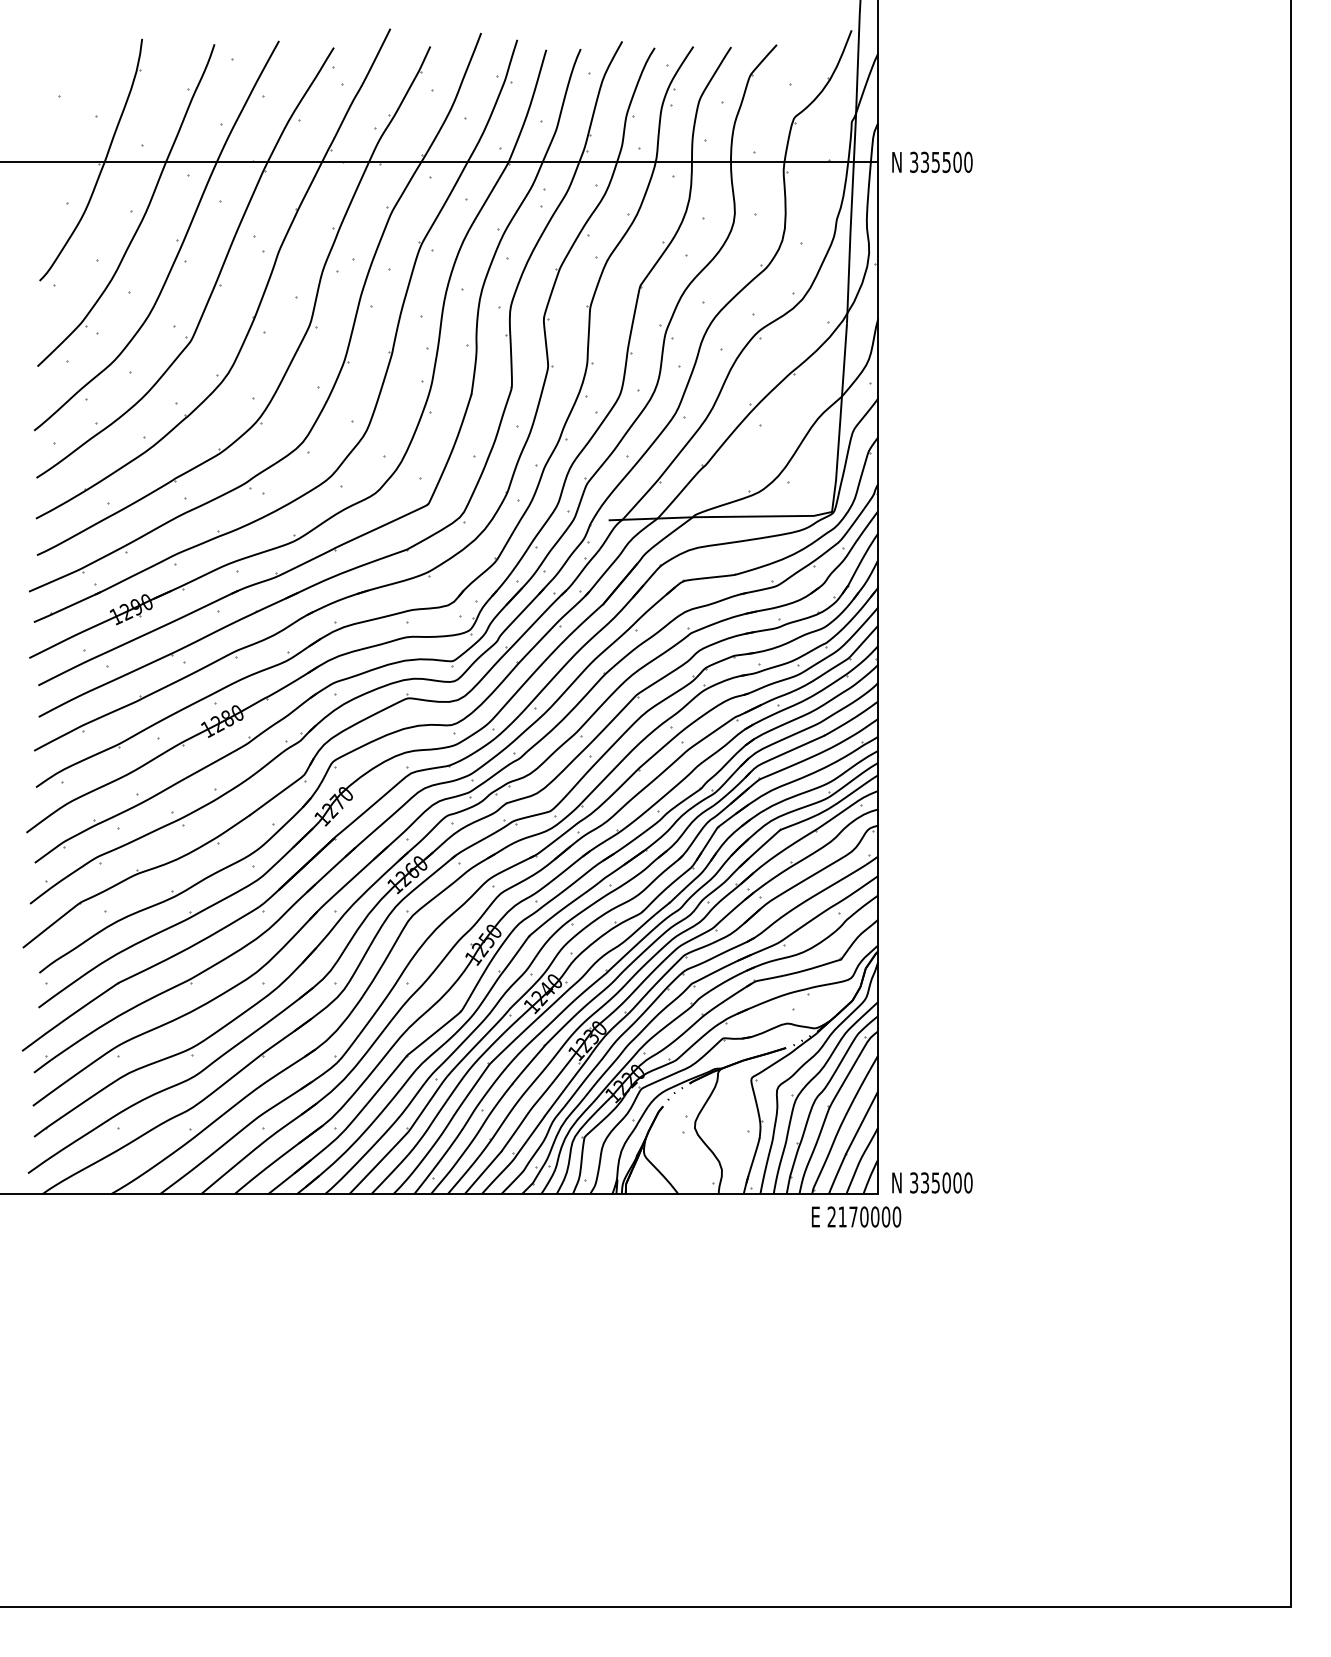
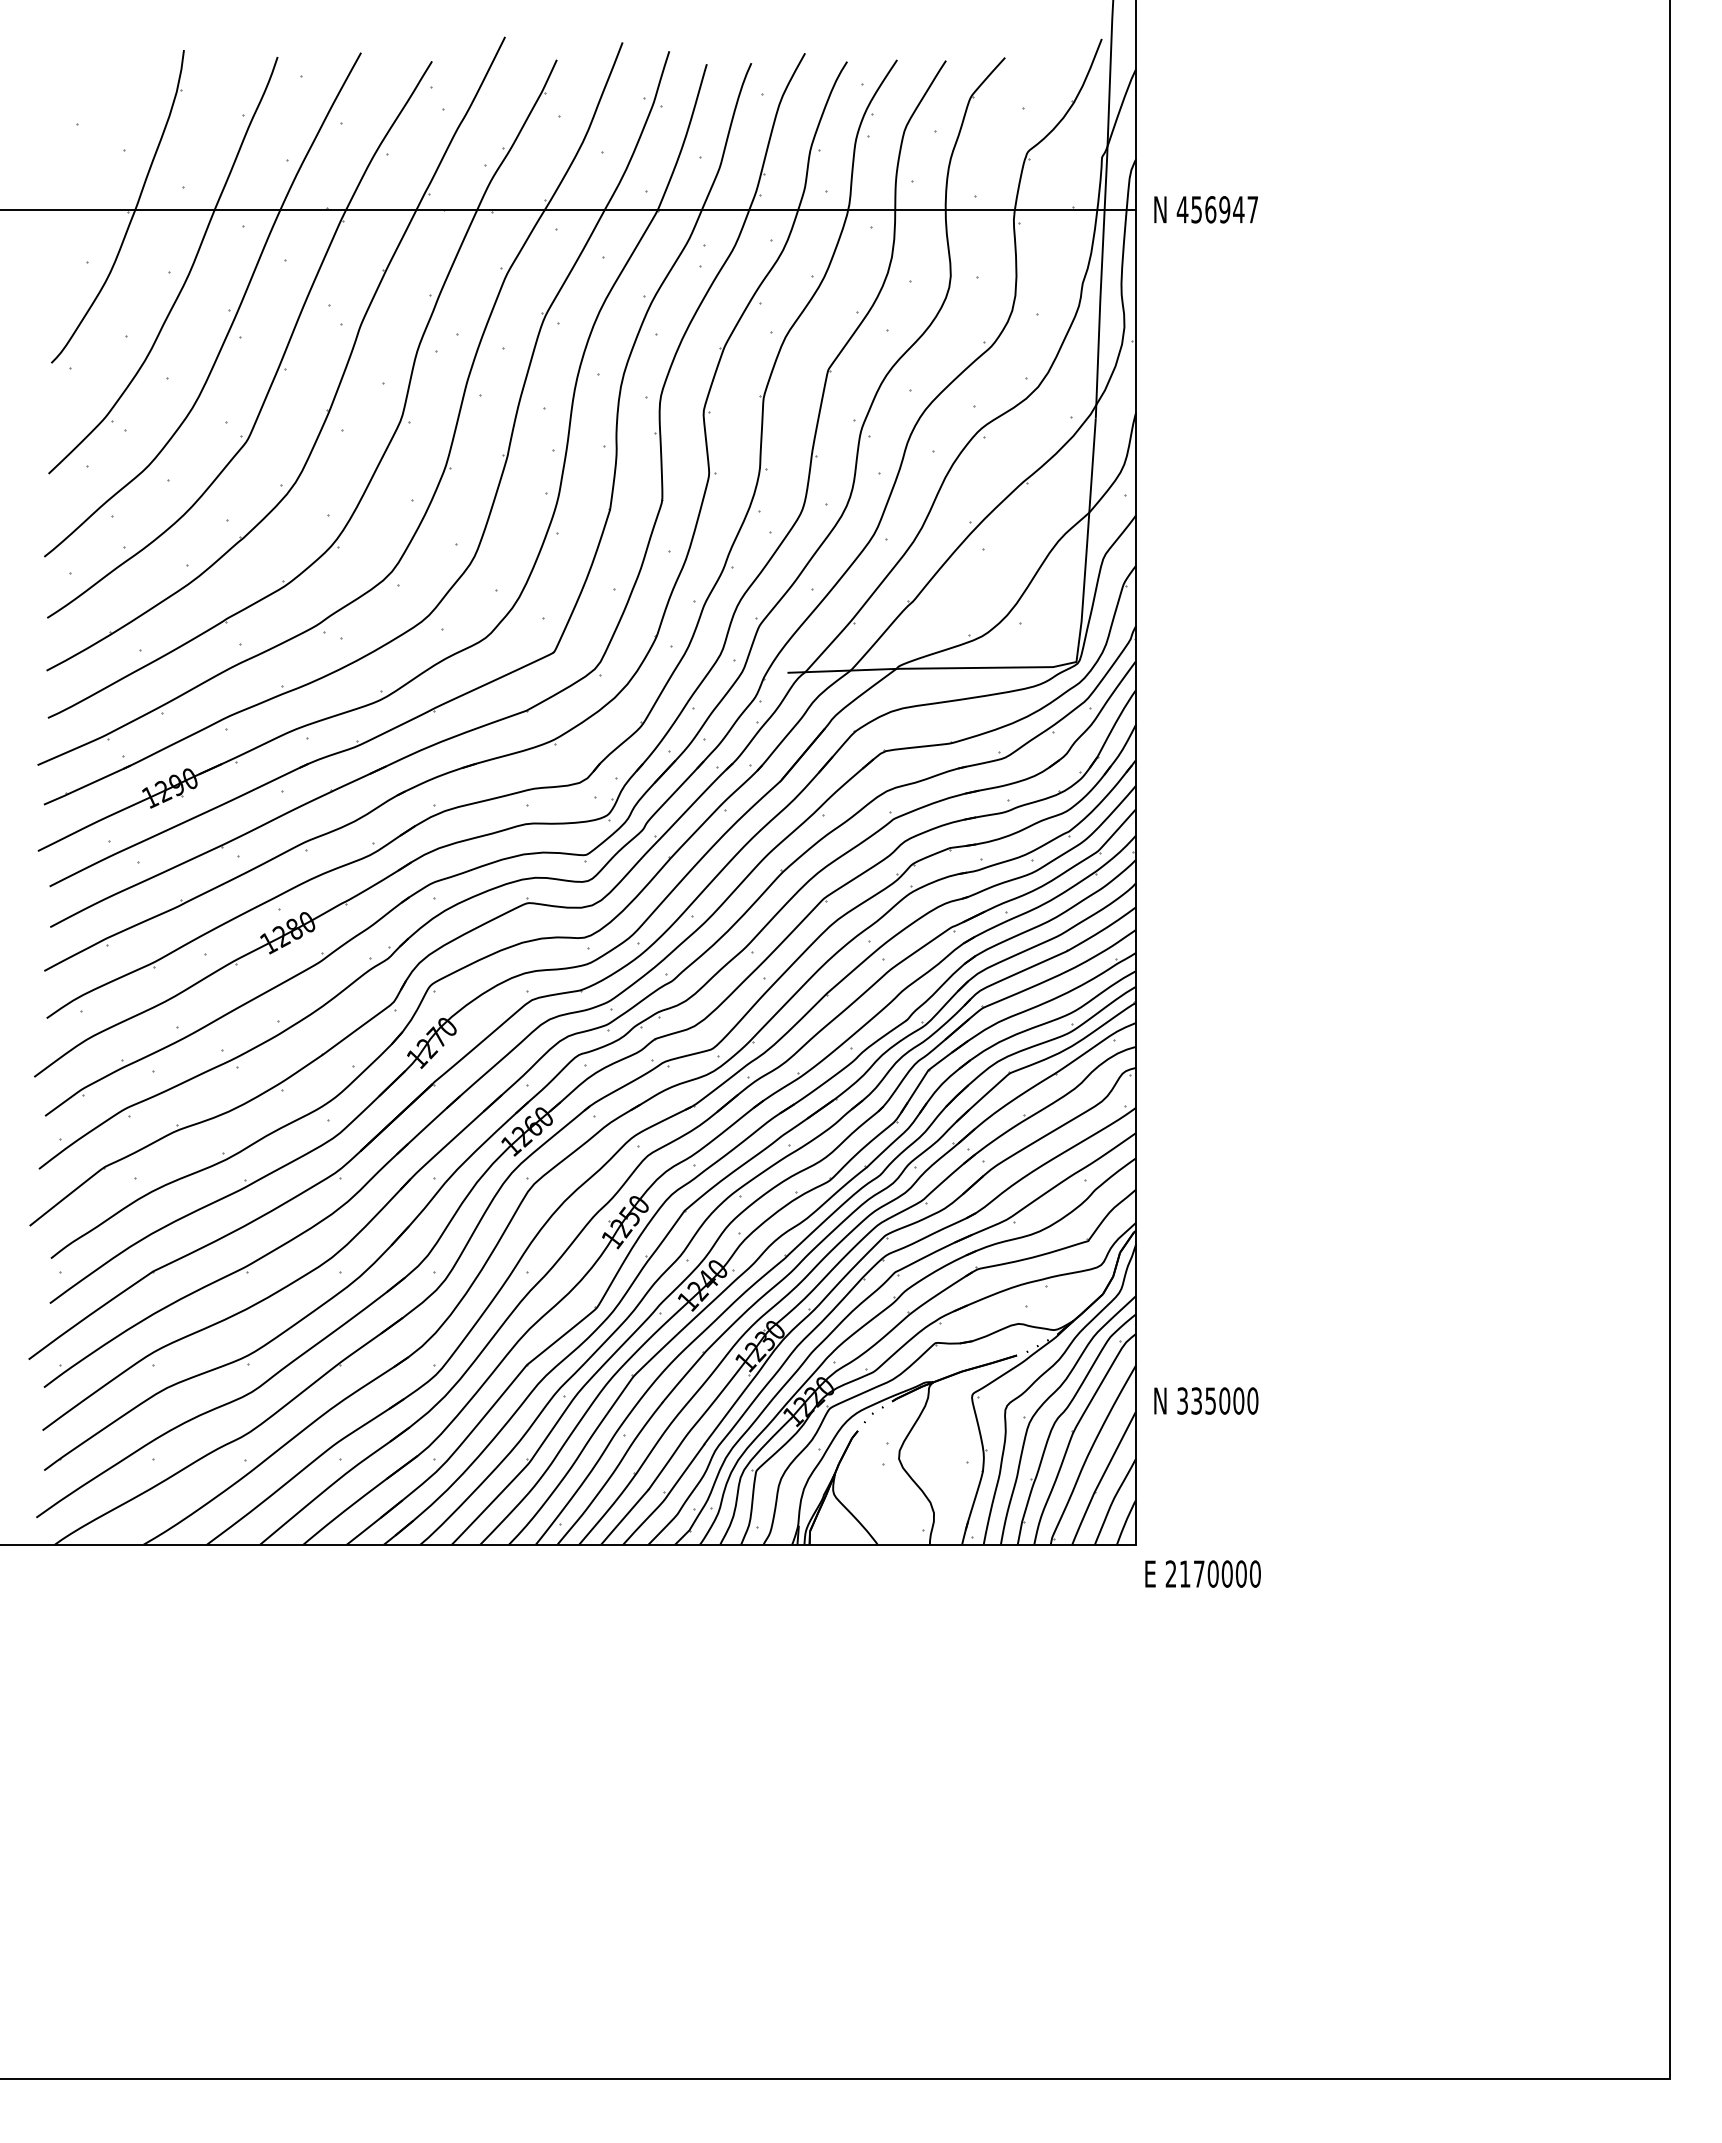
text: (941, 162) -> (1217, 209), 335500 -> 456947
text: (932, 1182) -> (1206, 1400), moved
text: (856, 1216) -> (1202, 1573), moved

